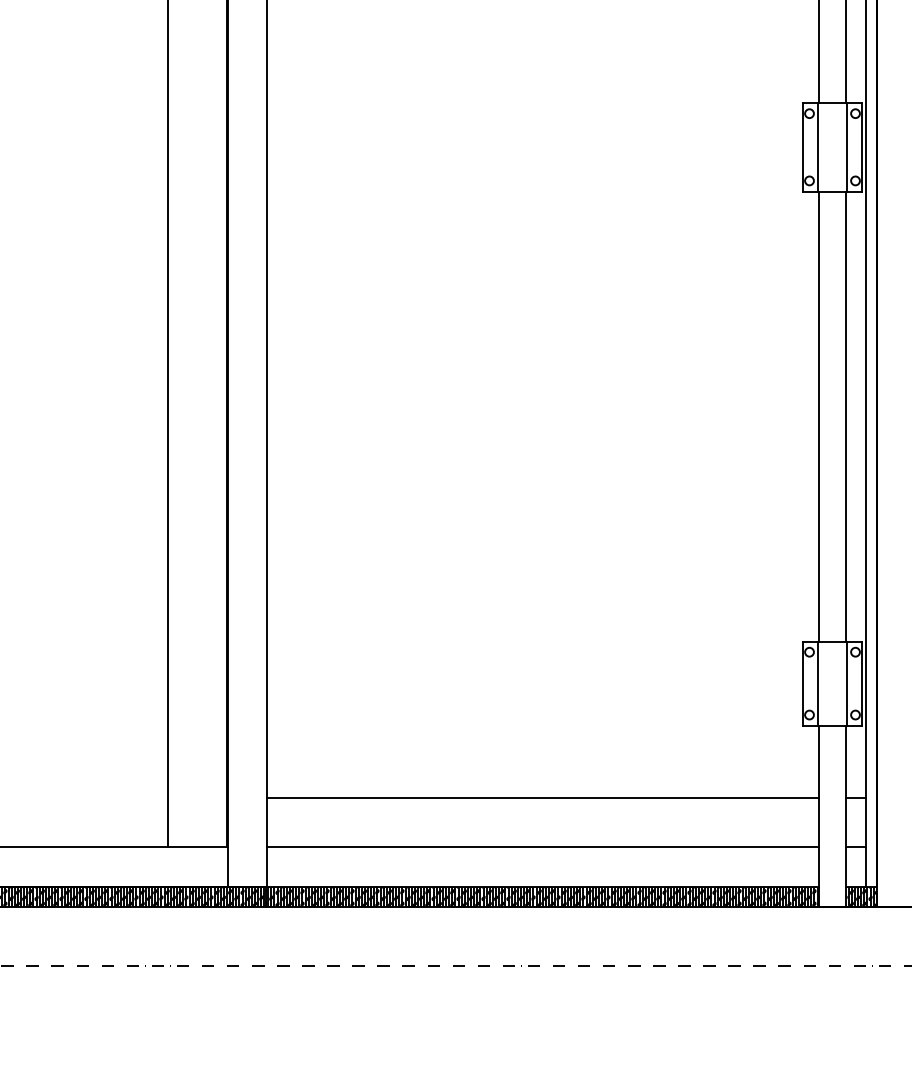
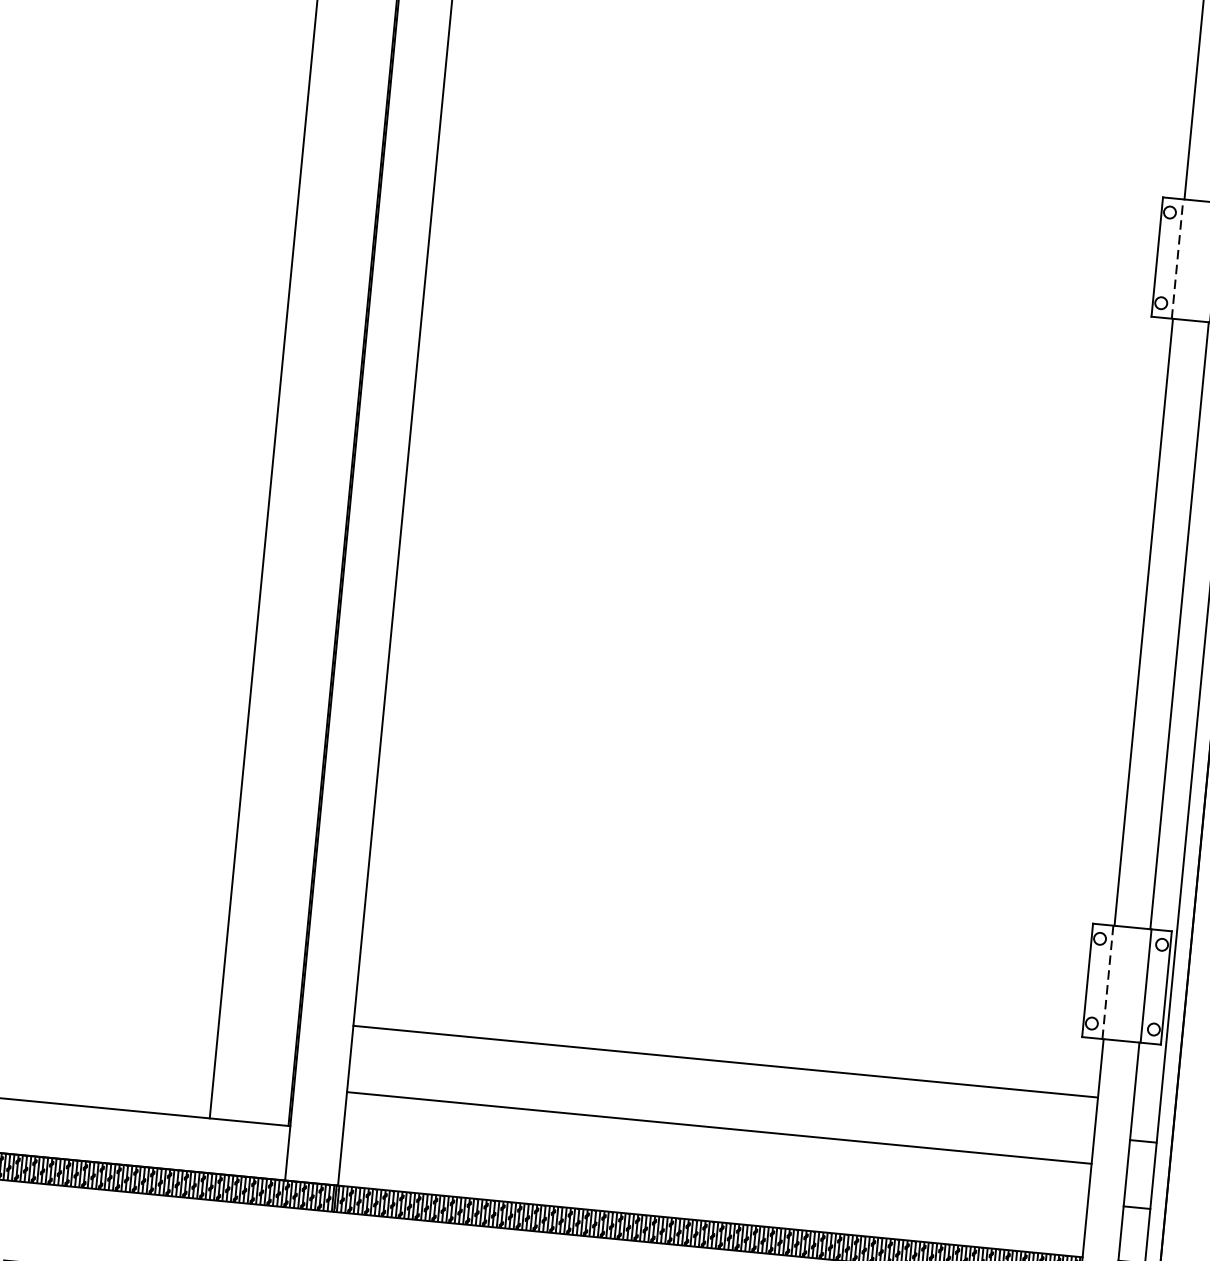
line: (818, 146) -> (1177, 257), solid -> dashed
line: (818, 683) -> (1108, 982), solid -> dashed
line: (543, 797) -> (726, 1061), moved
line: (543, 847) -> (719, 1128), moved

